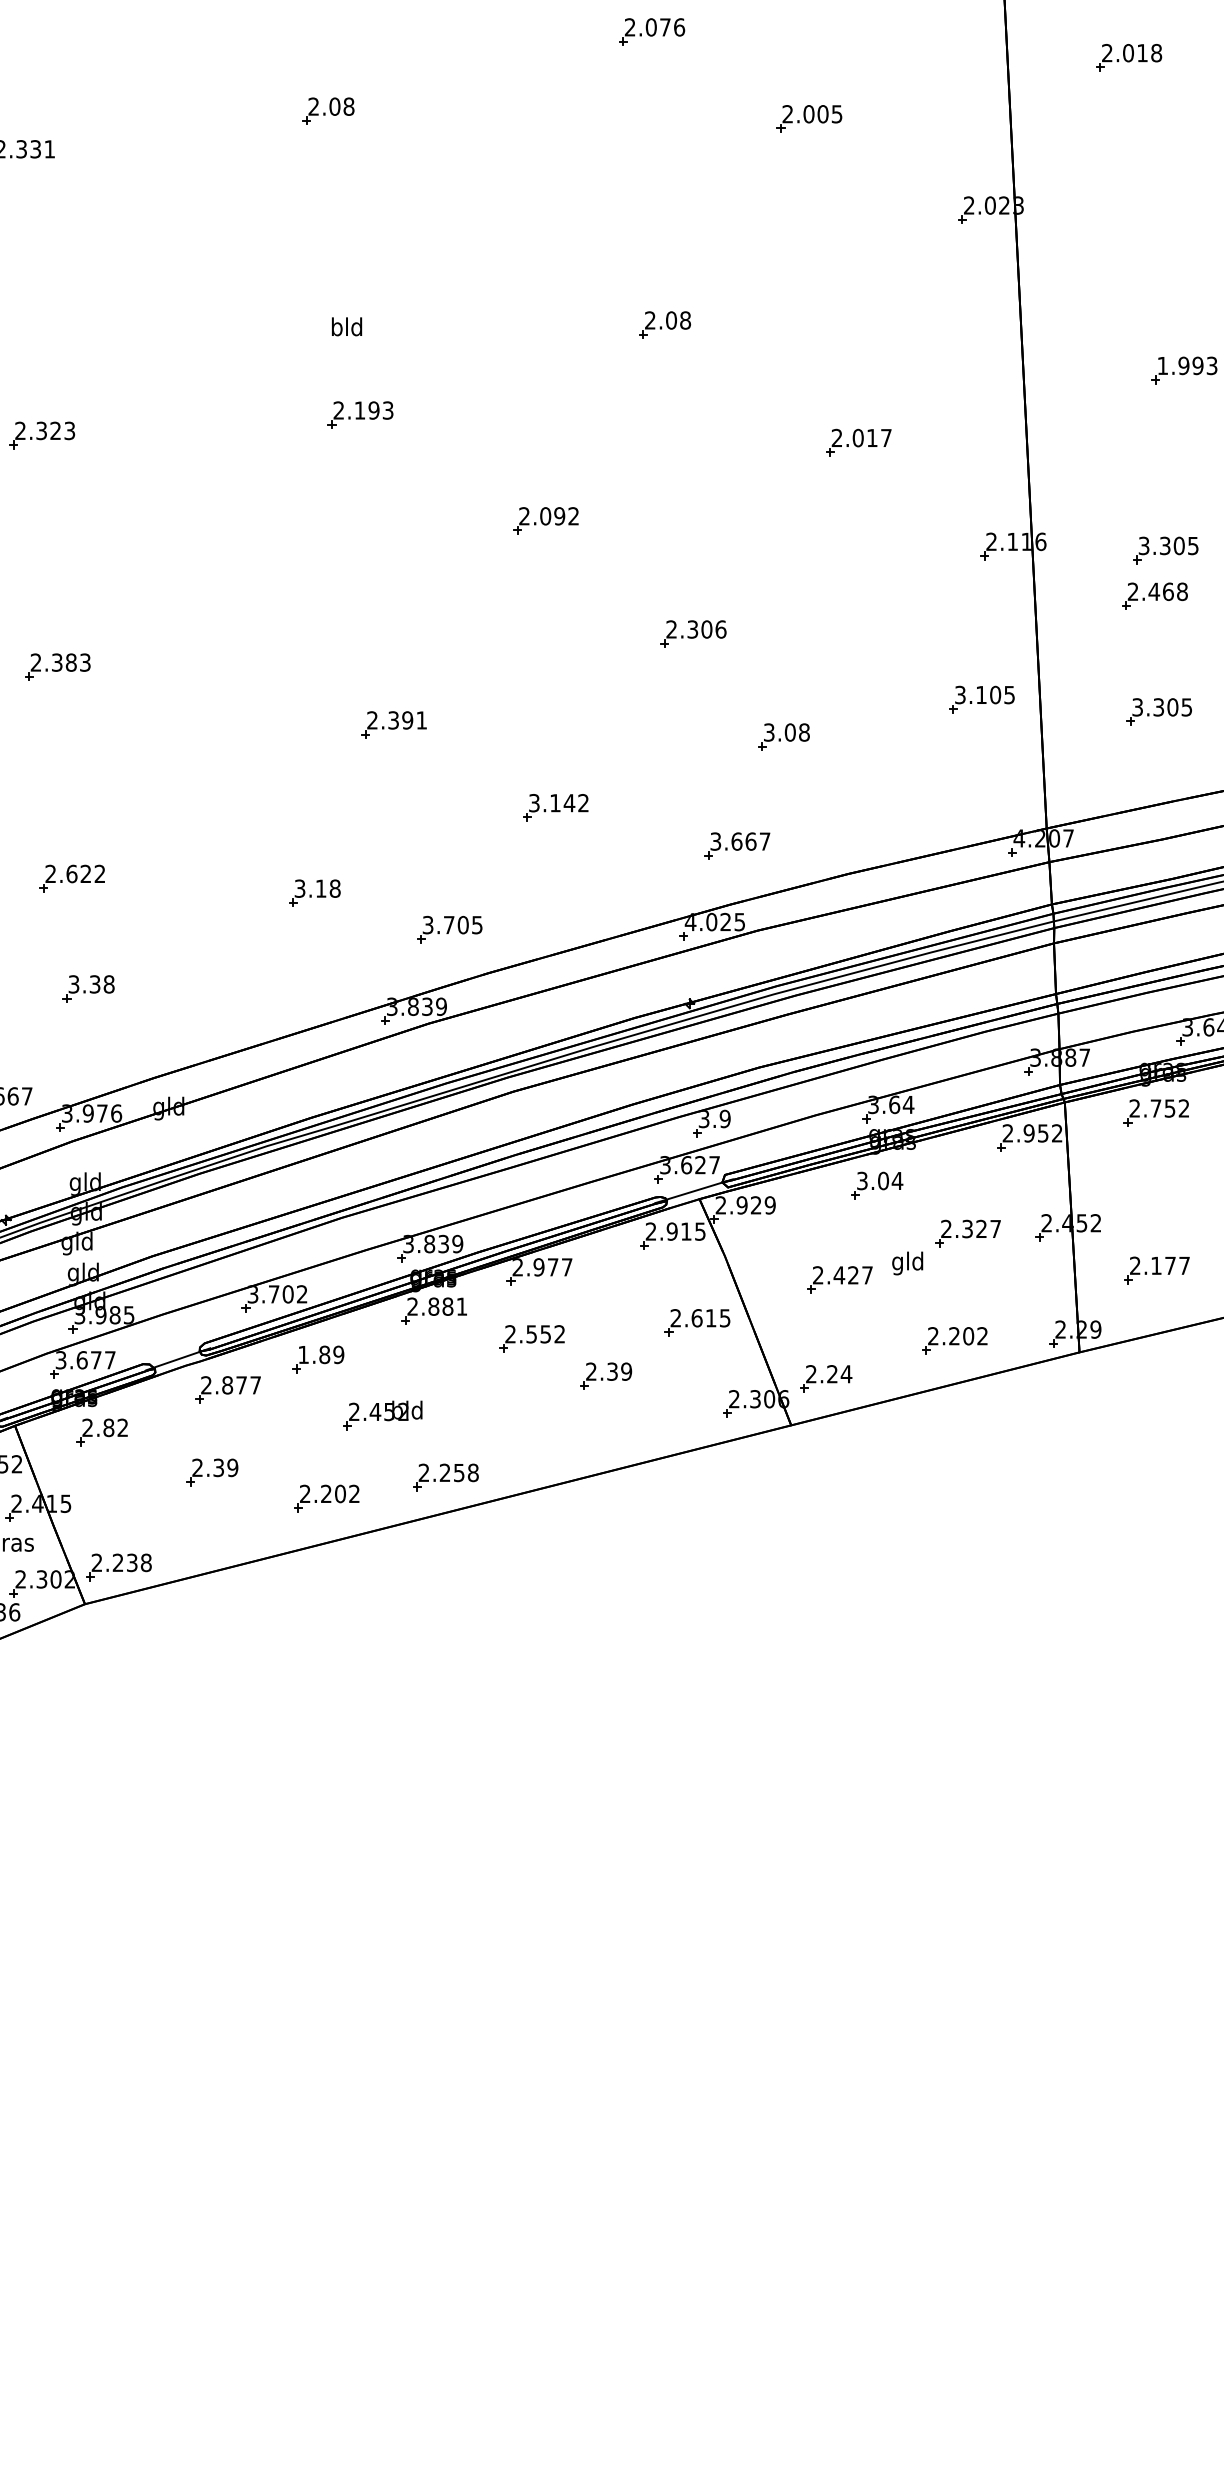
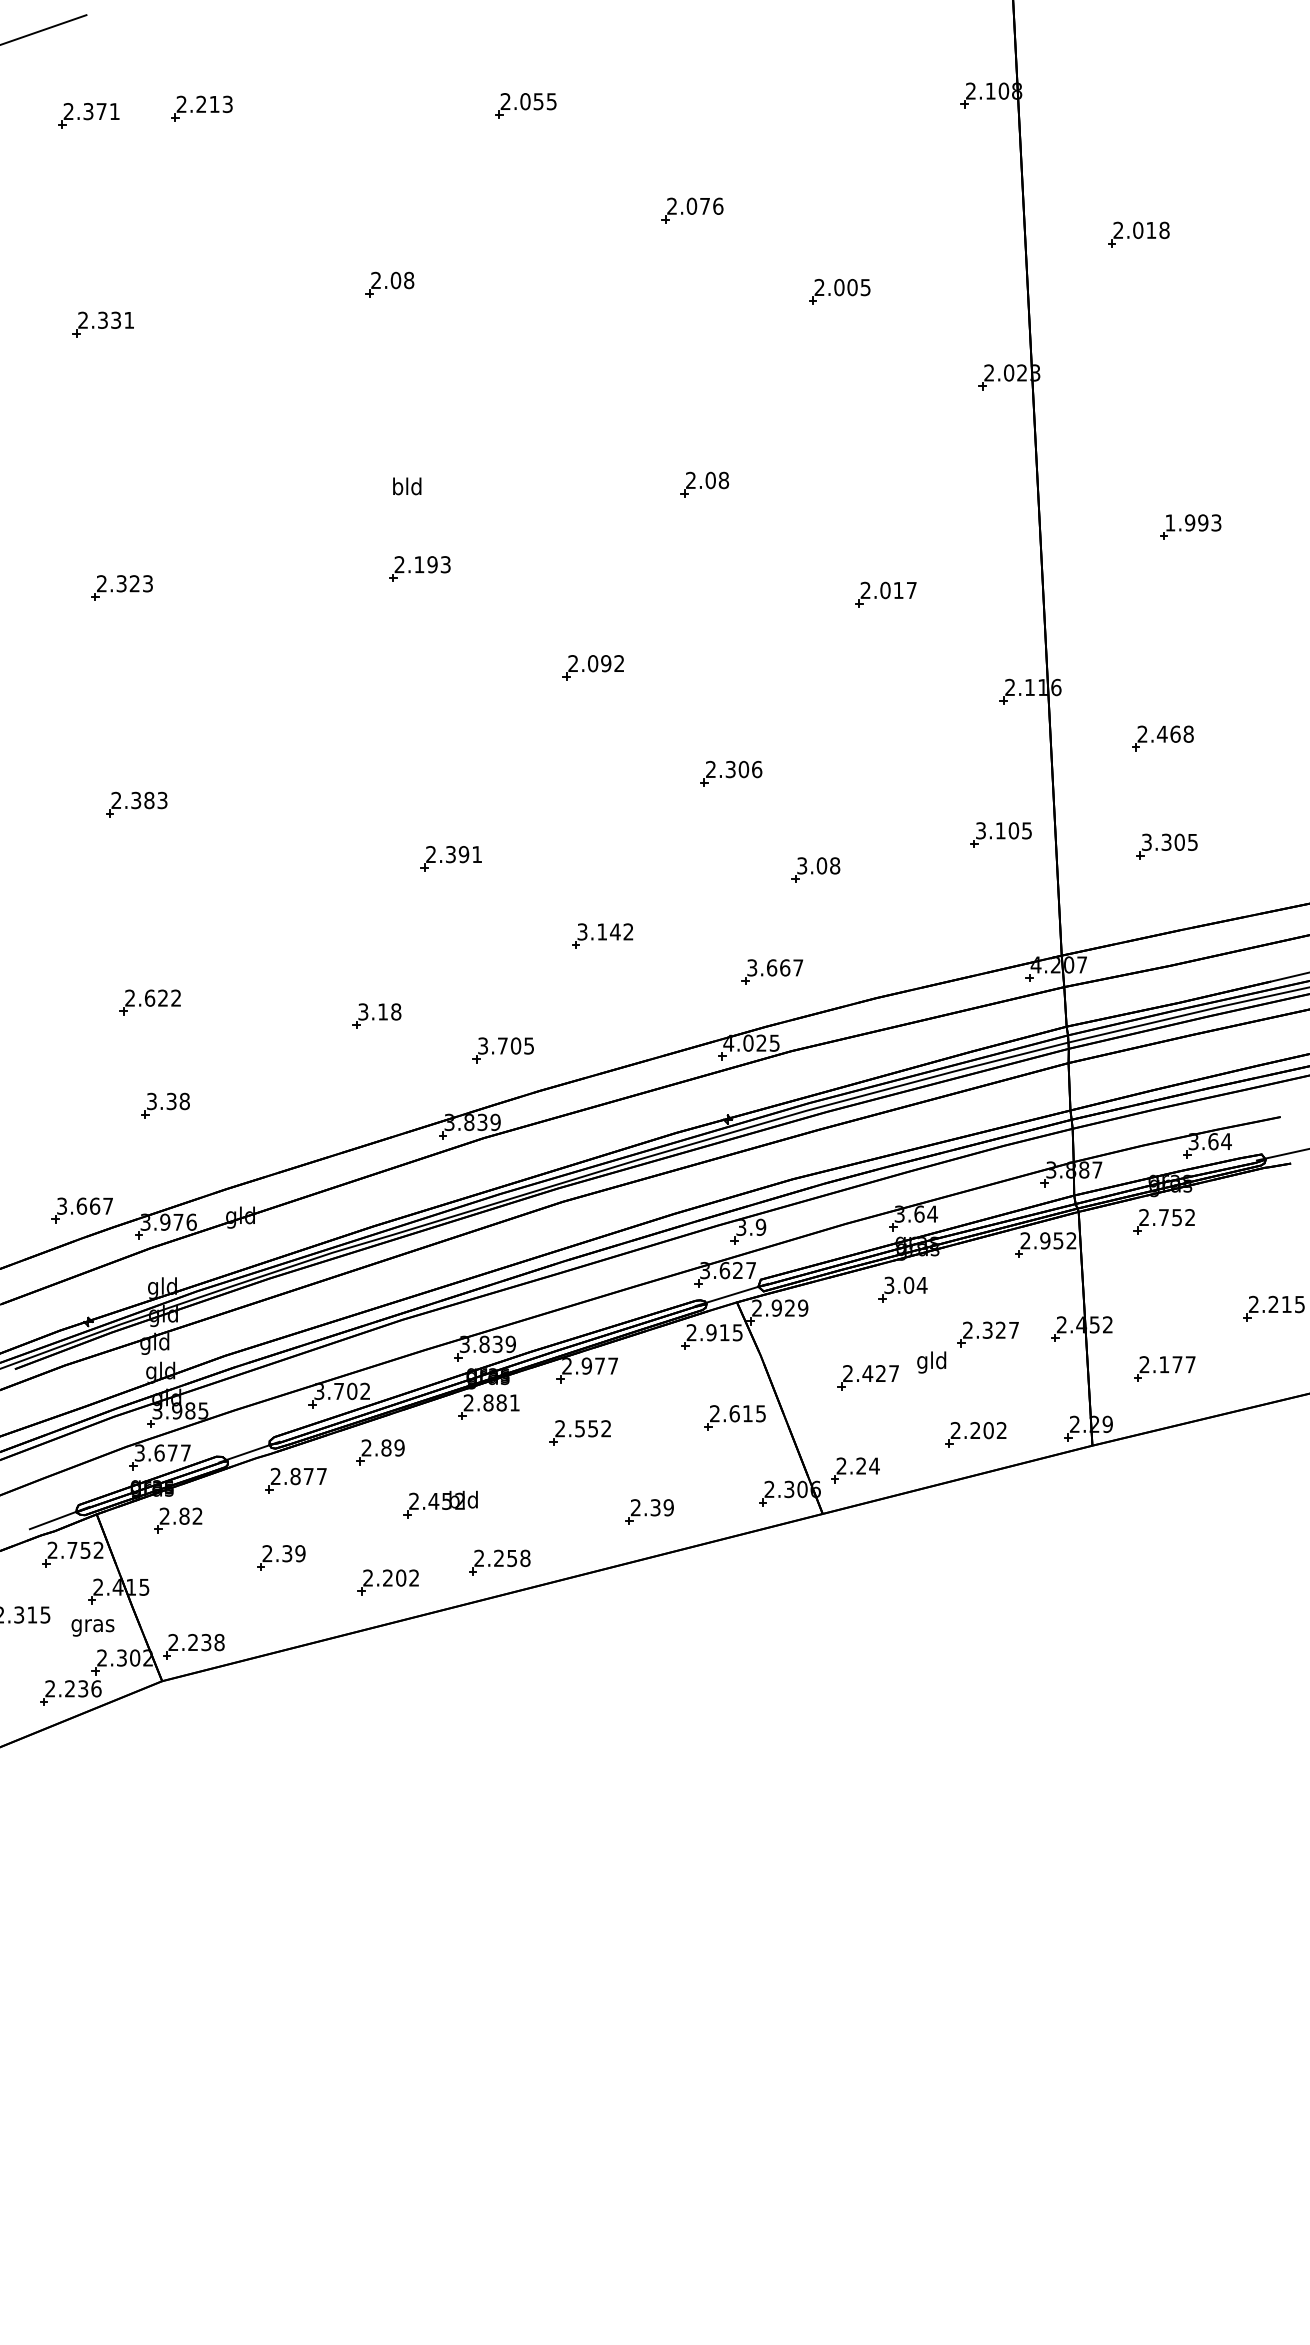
part: (1165, 550) -> (1172, 695), removed
text: (303, 1354) -> (366, 1447), 1.89 -> 2.89
part: (605, 1375) -> (649, 1511), moved

